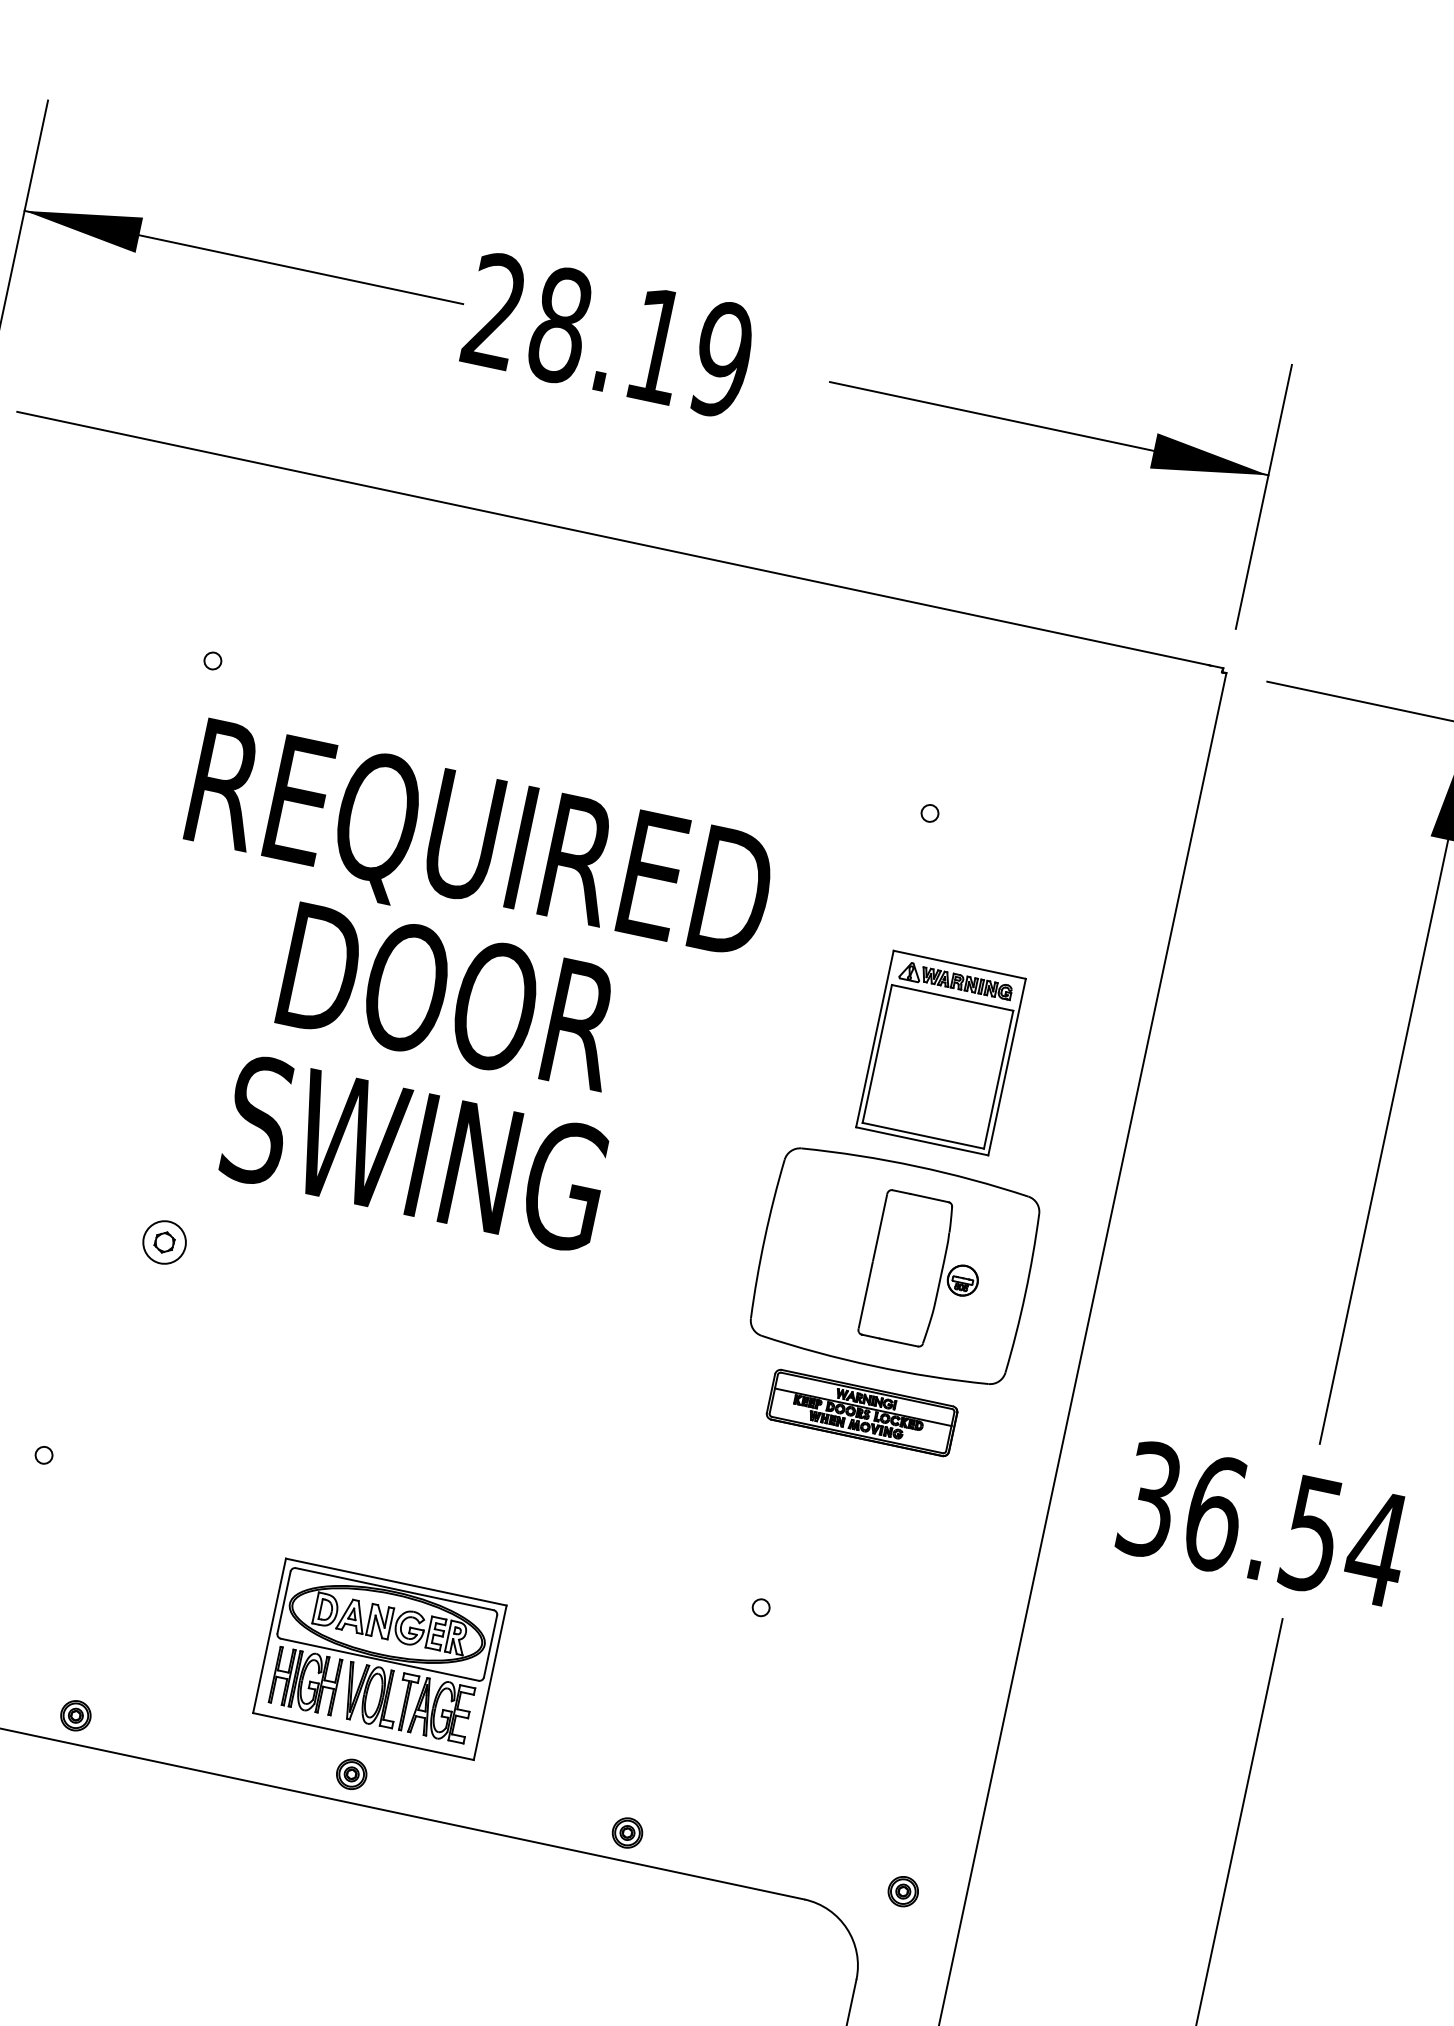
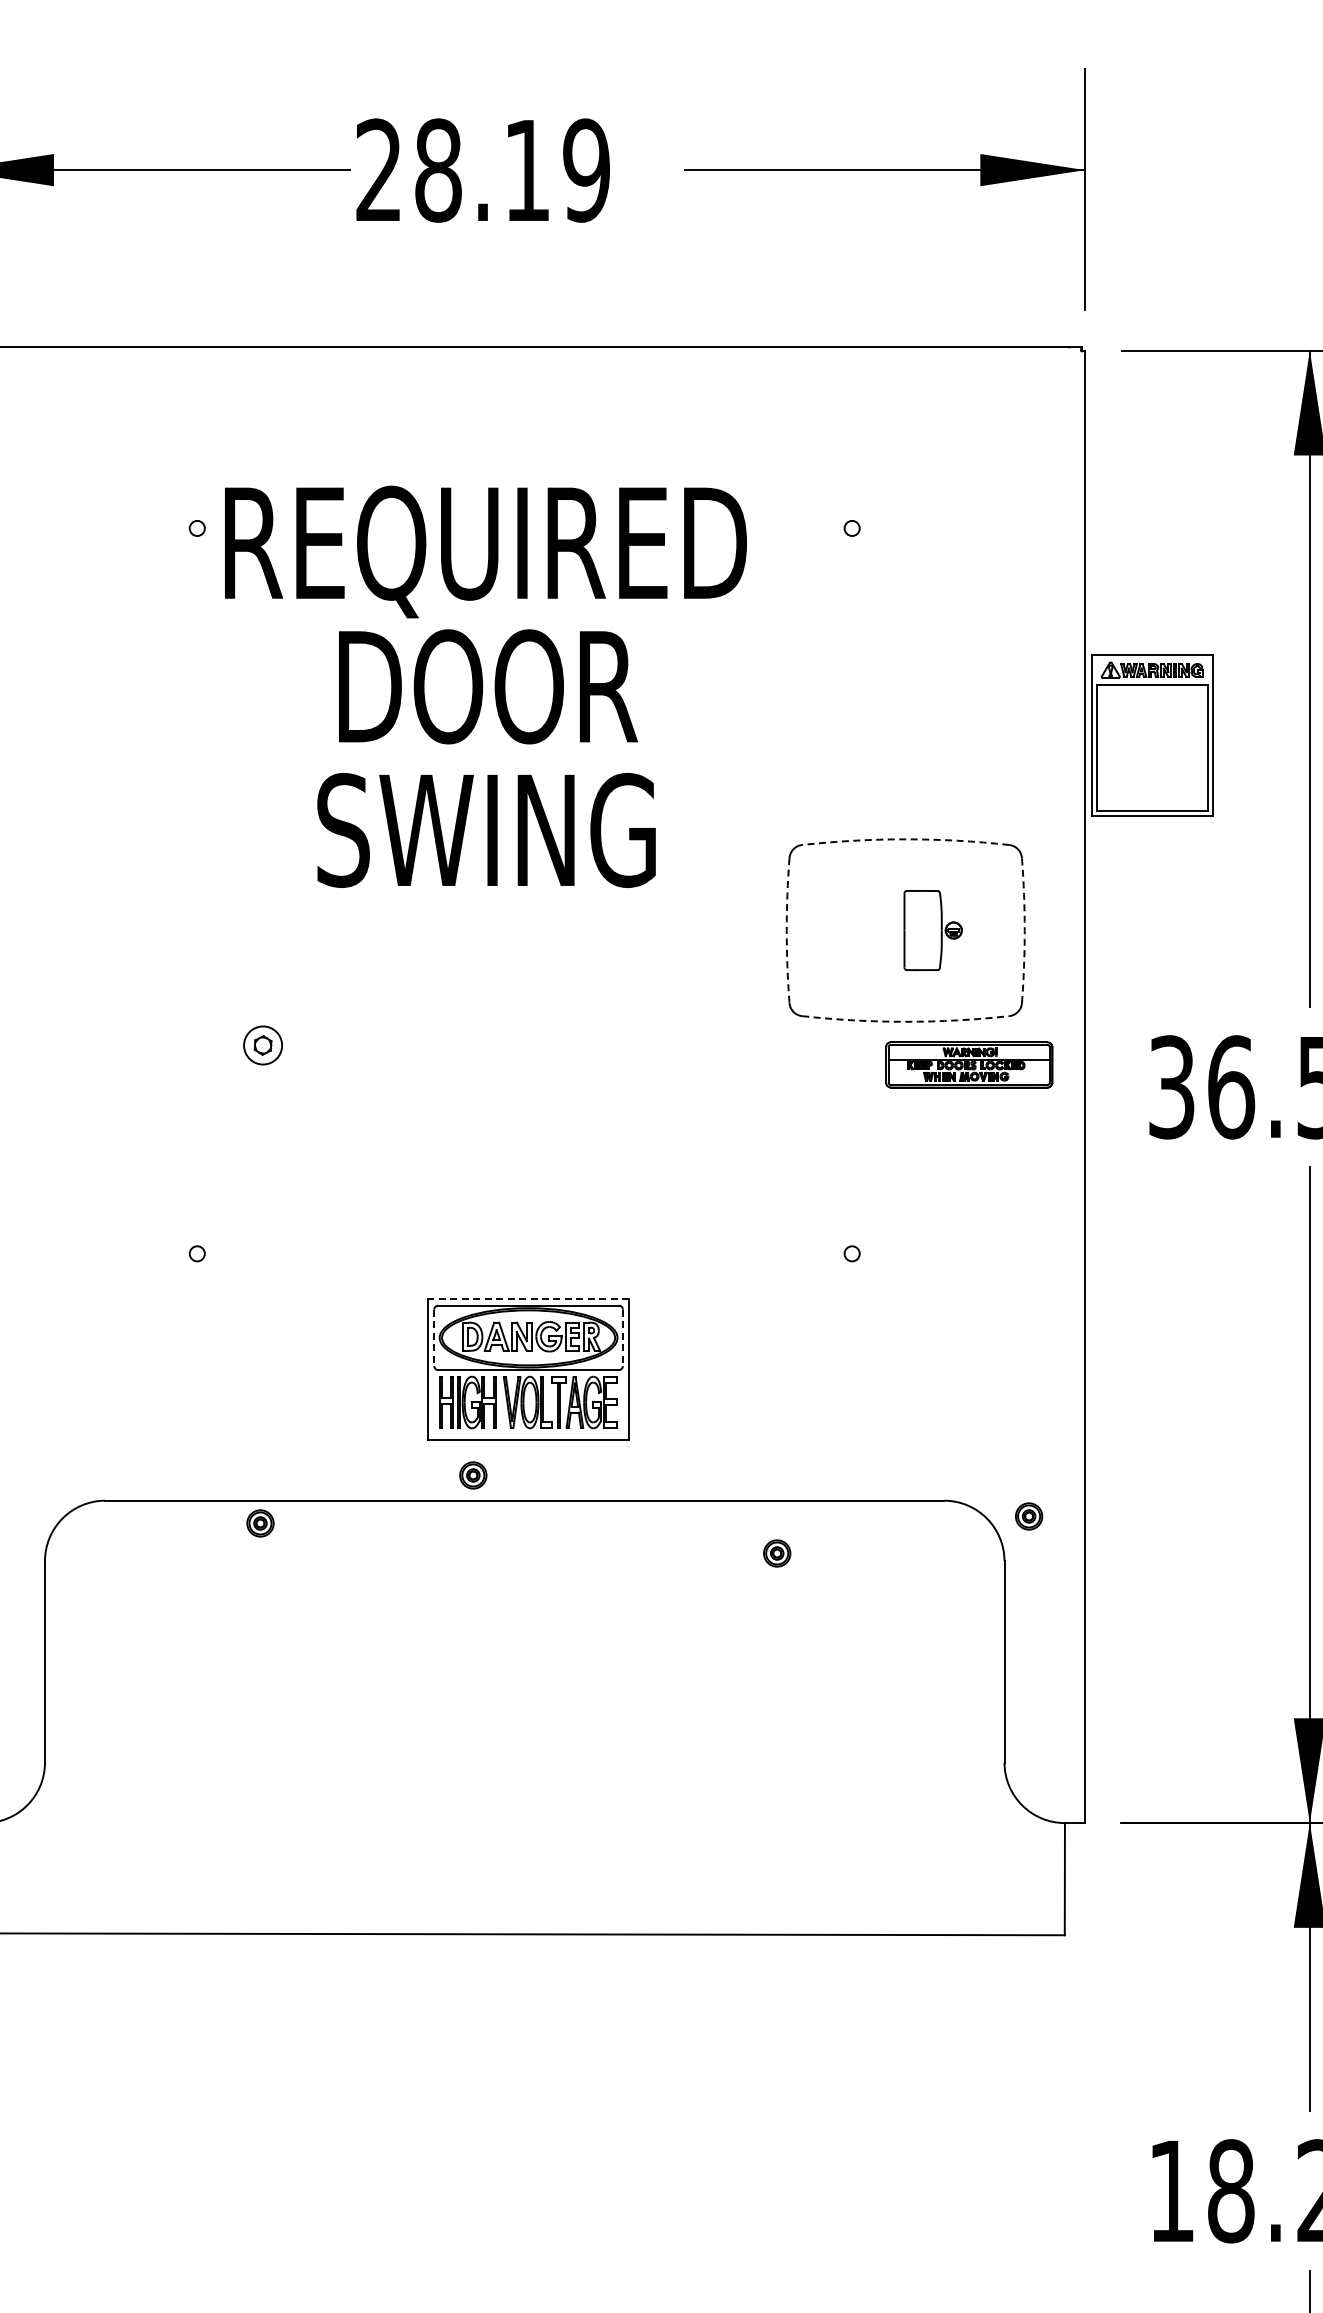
text: (447, 995) -> (485, 686), moved
part: (941, 1052) -> (1152, 735), moved
arc: (916, 1166) -> (905, 839), solid -> dashed
arc: (764, 1238) -> (786, 930), solid -> dashed
part: (924, 1272) -> (932, 930), size x0.6
arc: (1025, 1293) -> (1024, 930), solid -> dashed
arc: (873, 1365) -> (905, 1021), solid -> dashed
part: (862, 1412) -> (969, 1064), moved
line: (396, 1582) -> (528, 1299), solid -> dashed
line: (284, 1603) -> (434, 1338), solid -> dashed
line: (489, 1647) -> (622, 1338), solid -> dashed
part: (75, 1715) -> (260, 1523), moved
part: (351, 1774) -> (473, 1475), moved
part: (627, 1833) -> (777, 1553), moved
part: (903, 1891) -> (1029, 1516), moved

